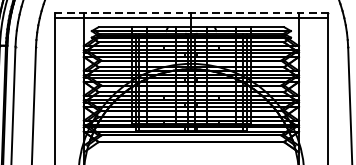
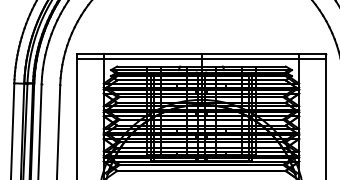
line: (191, 12) -> (201, 53), dashed -> solid

